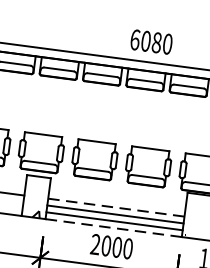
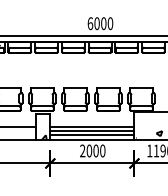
text: (156, 42) -> (103, 23), 6080 -> 6000
line: (116, 206) -> (92, 126), dashed -> solid
line: (112, 227) -> (91, 139), dashed -> solid

